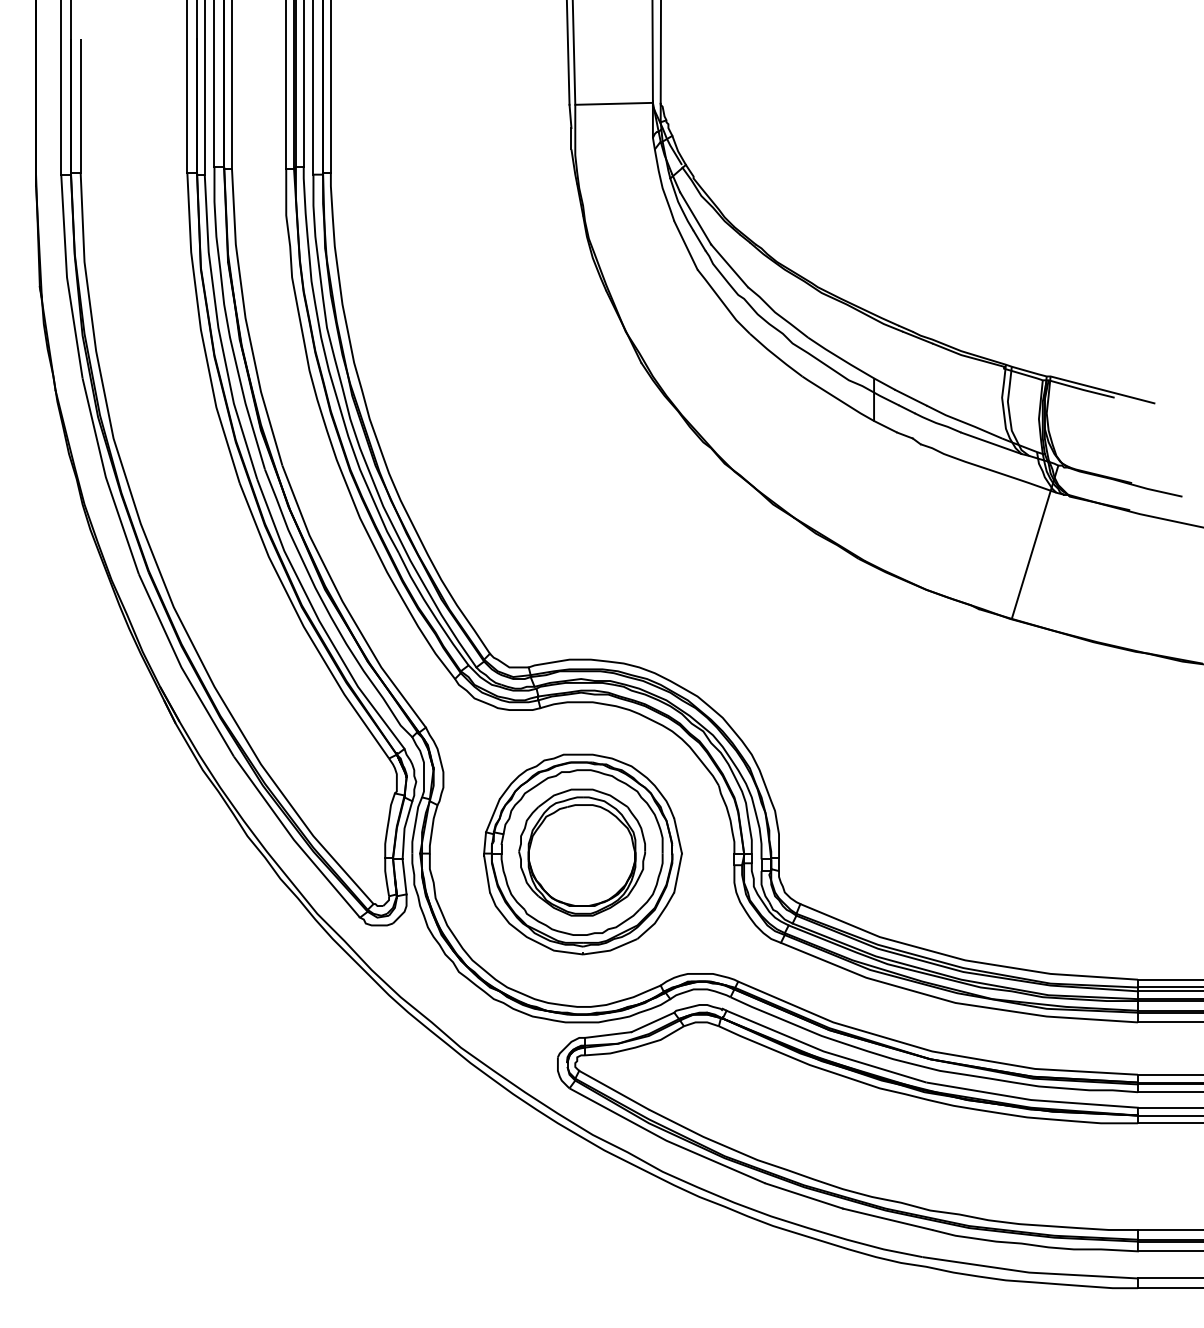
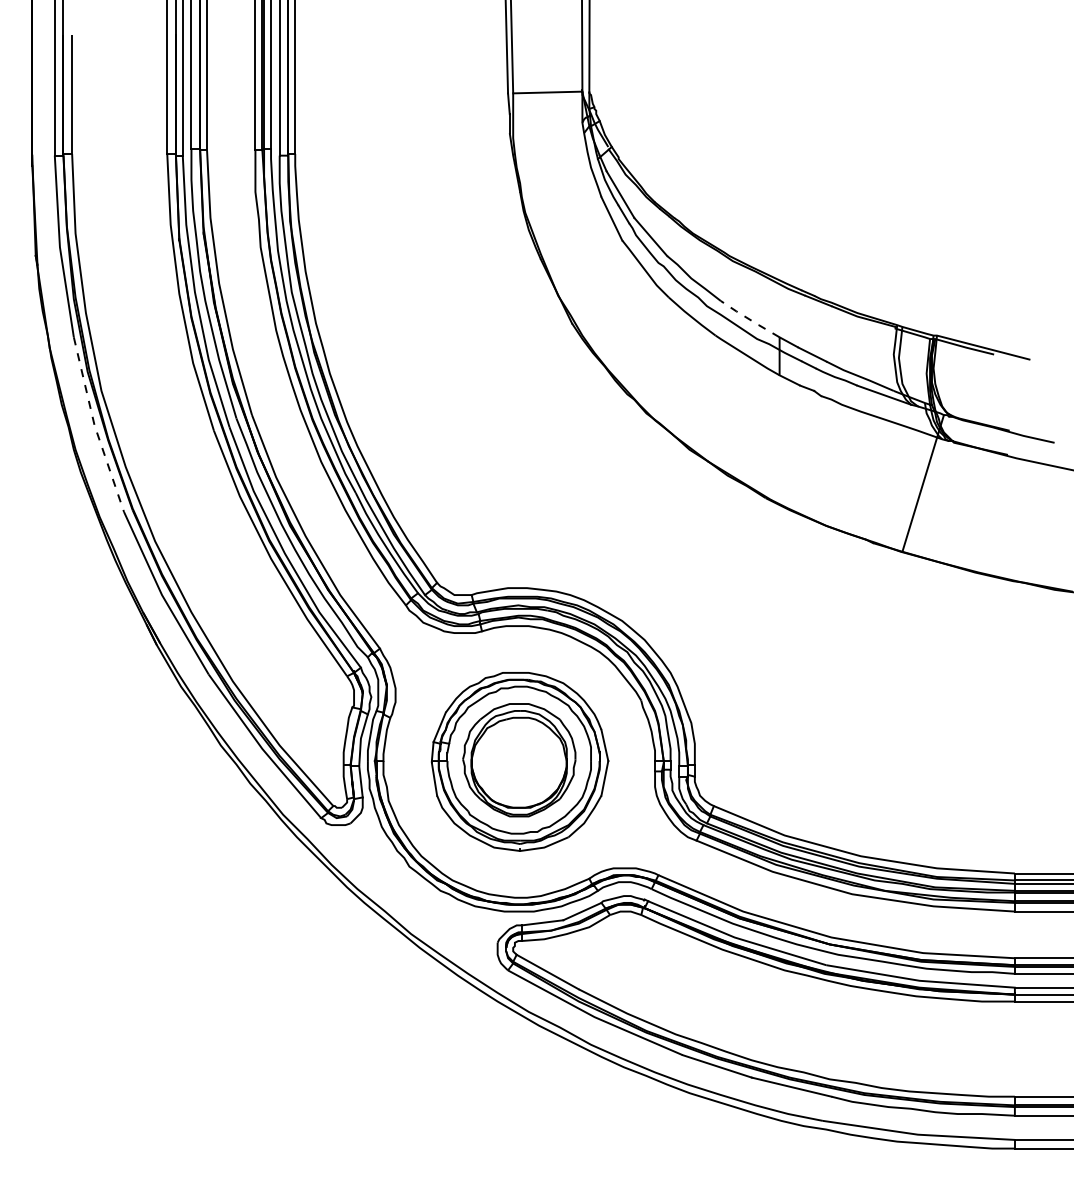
line: (839, 358) -> (748, 319), solid -> dashed
line: (105, 477) -> (94, 425), solid -> dashed

